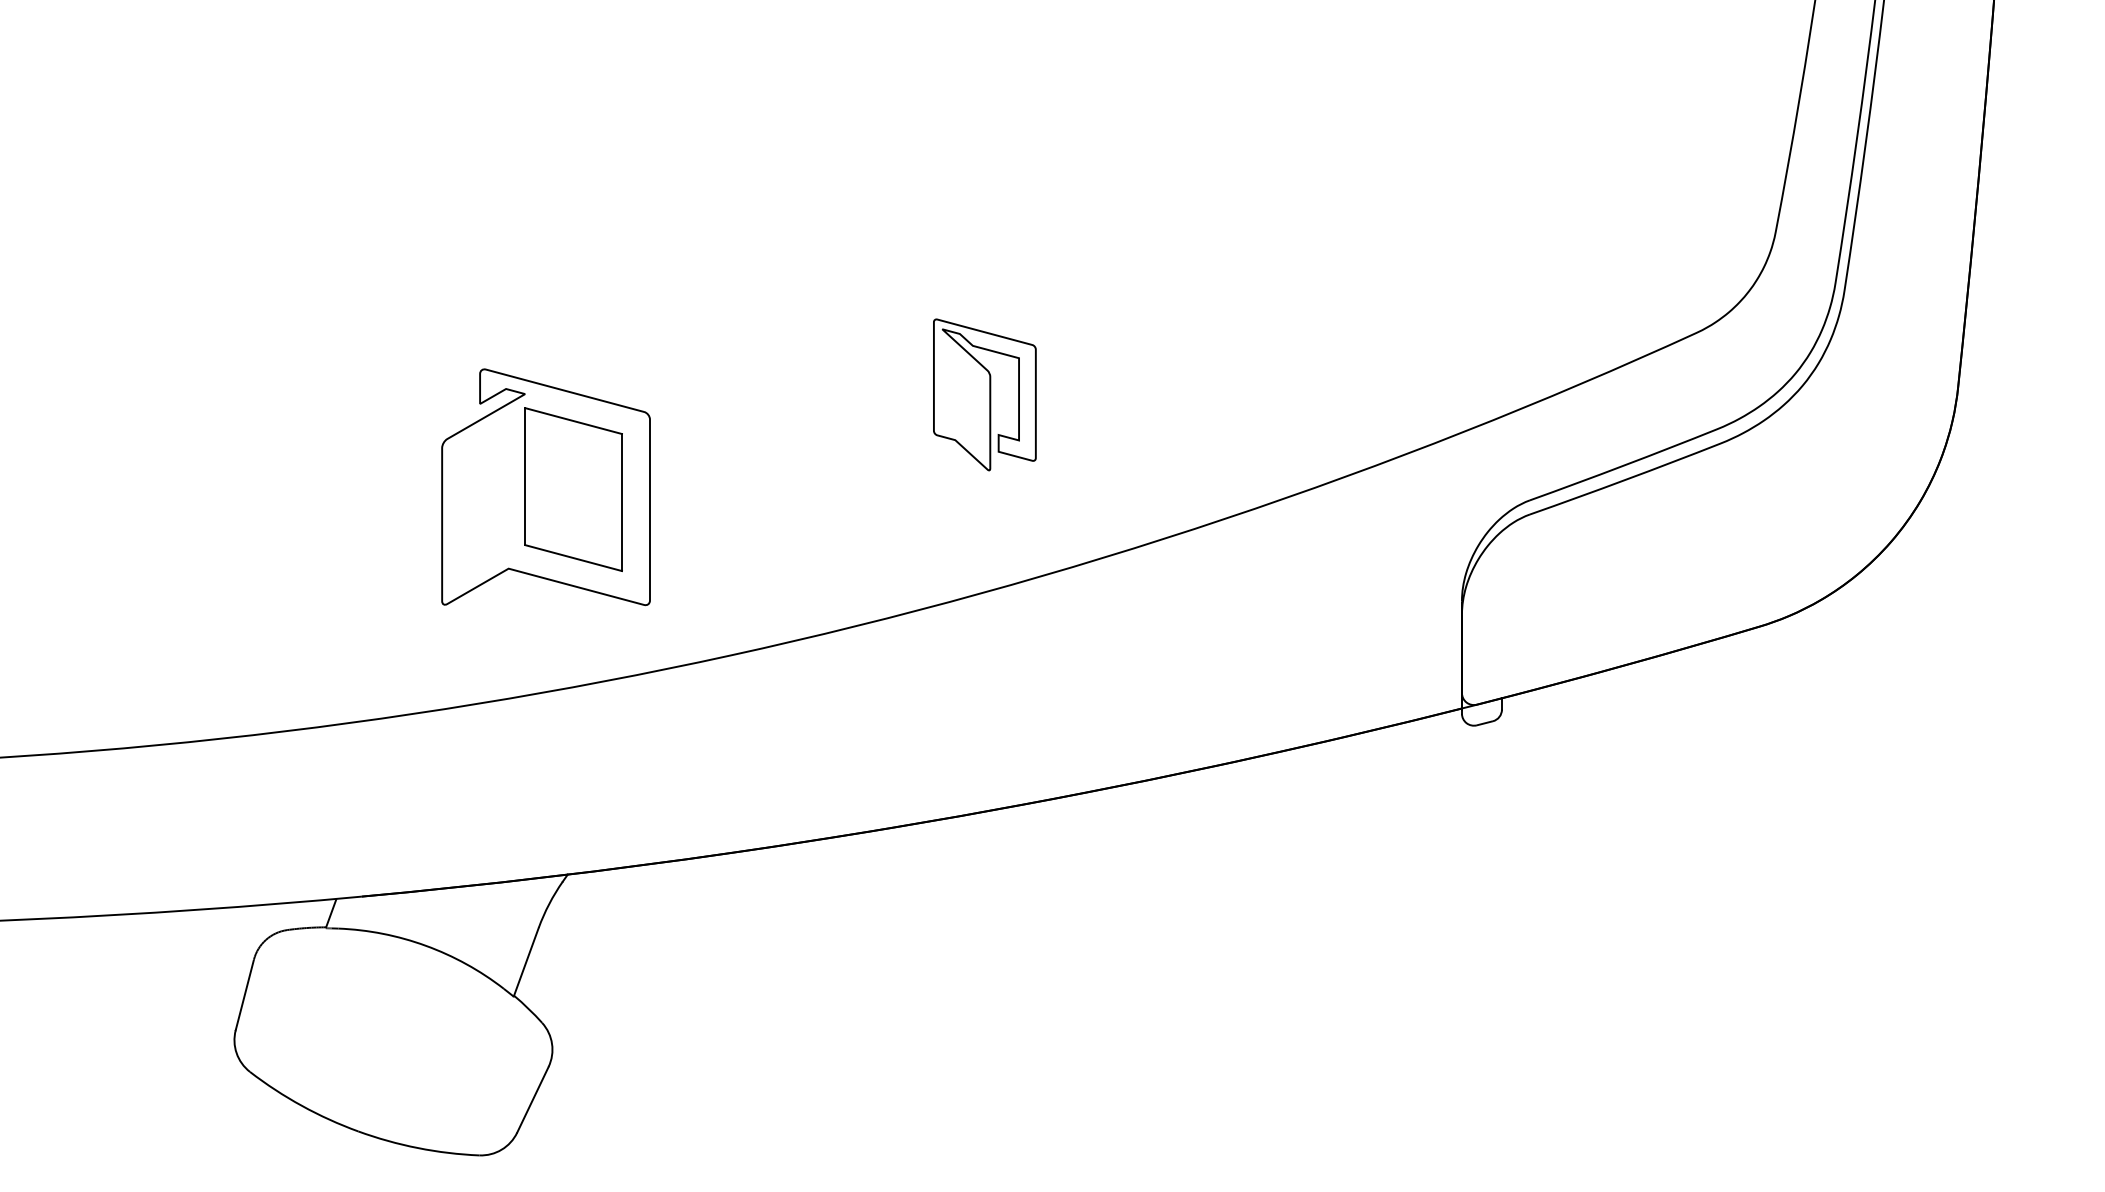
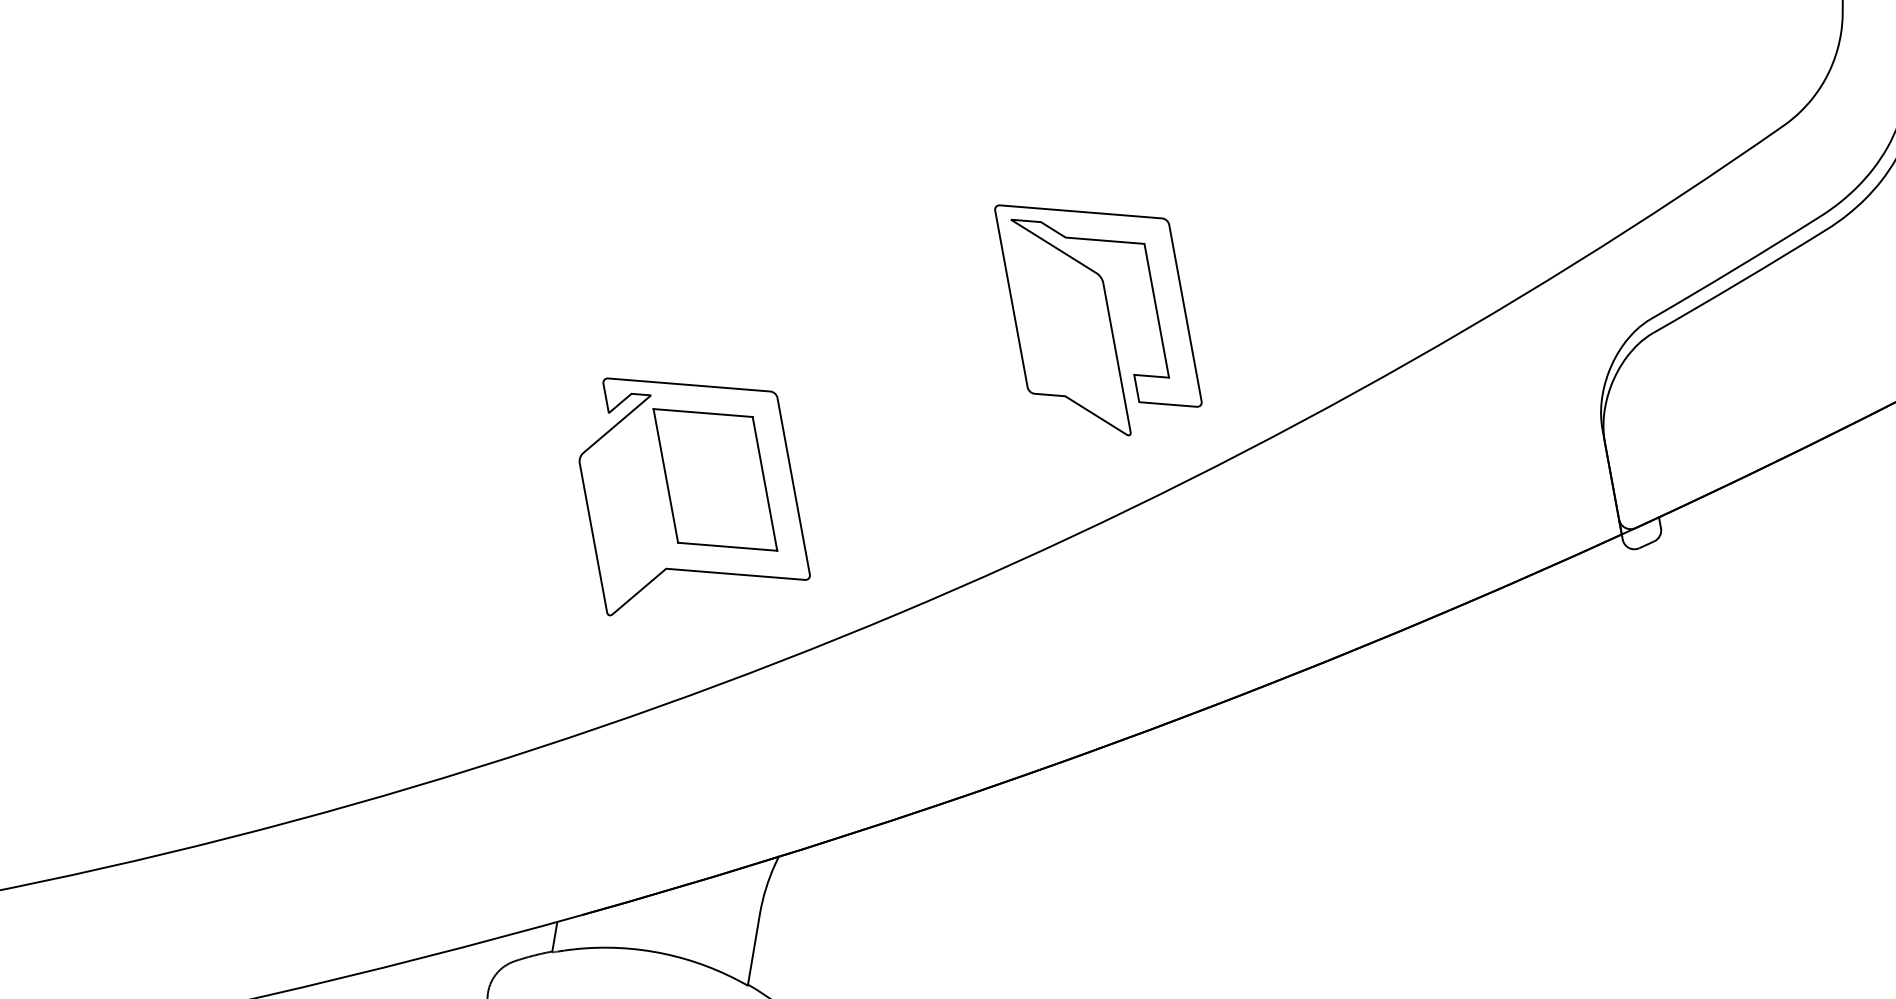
part: (984, 394) -> (1099, 313), size x1.67

